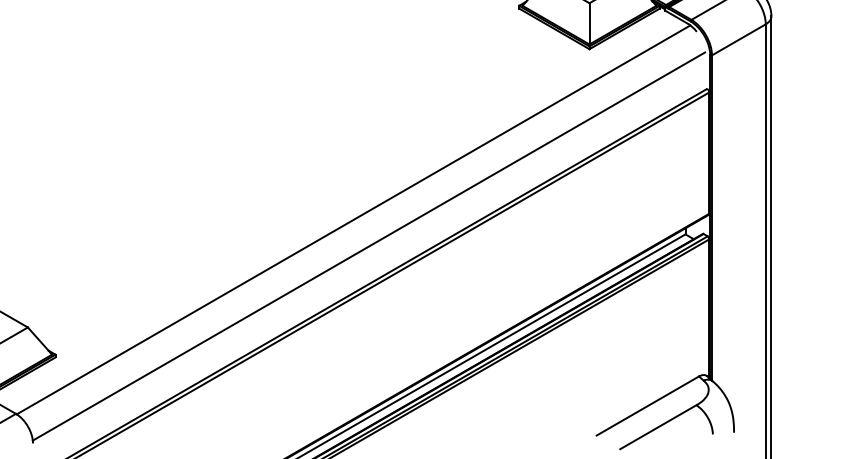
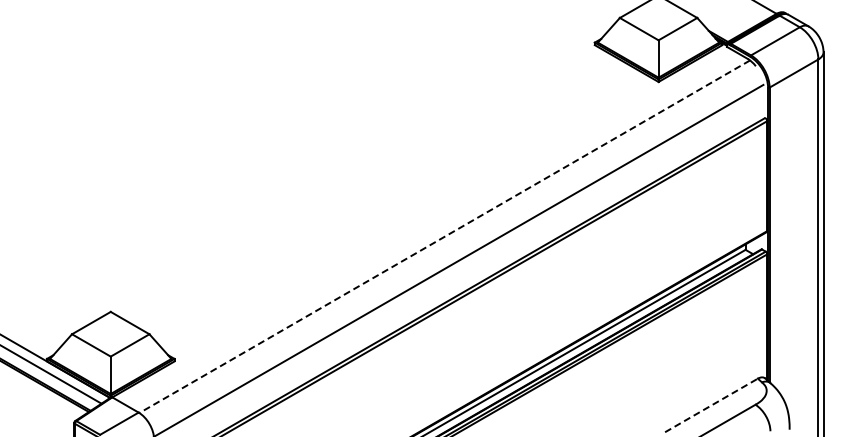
line: (353, 219) -> (444, 236), solid -> dashed
line: (647, 406) -> (711, 405), solid -> dashed

